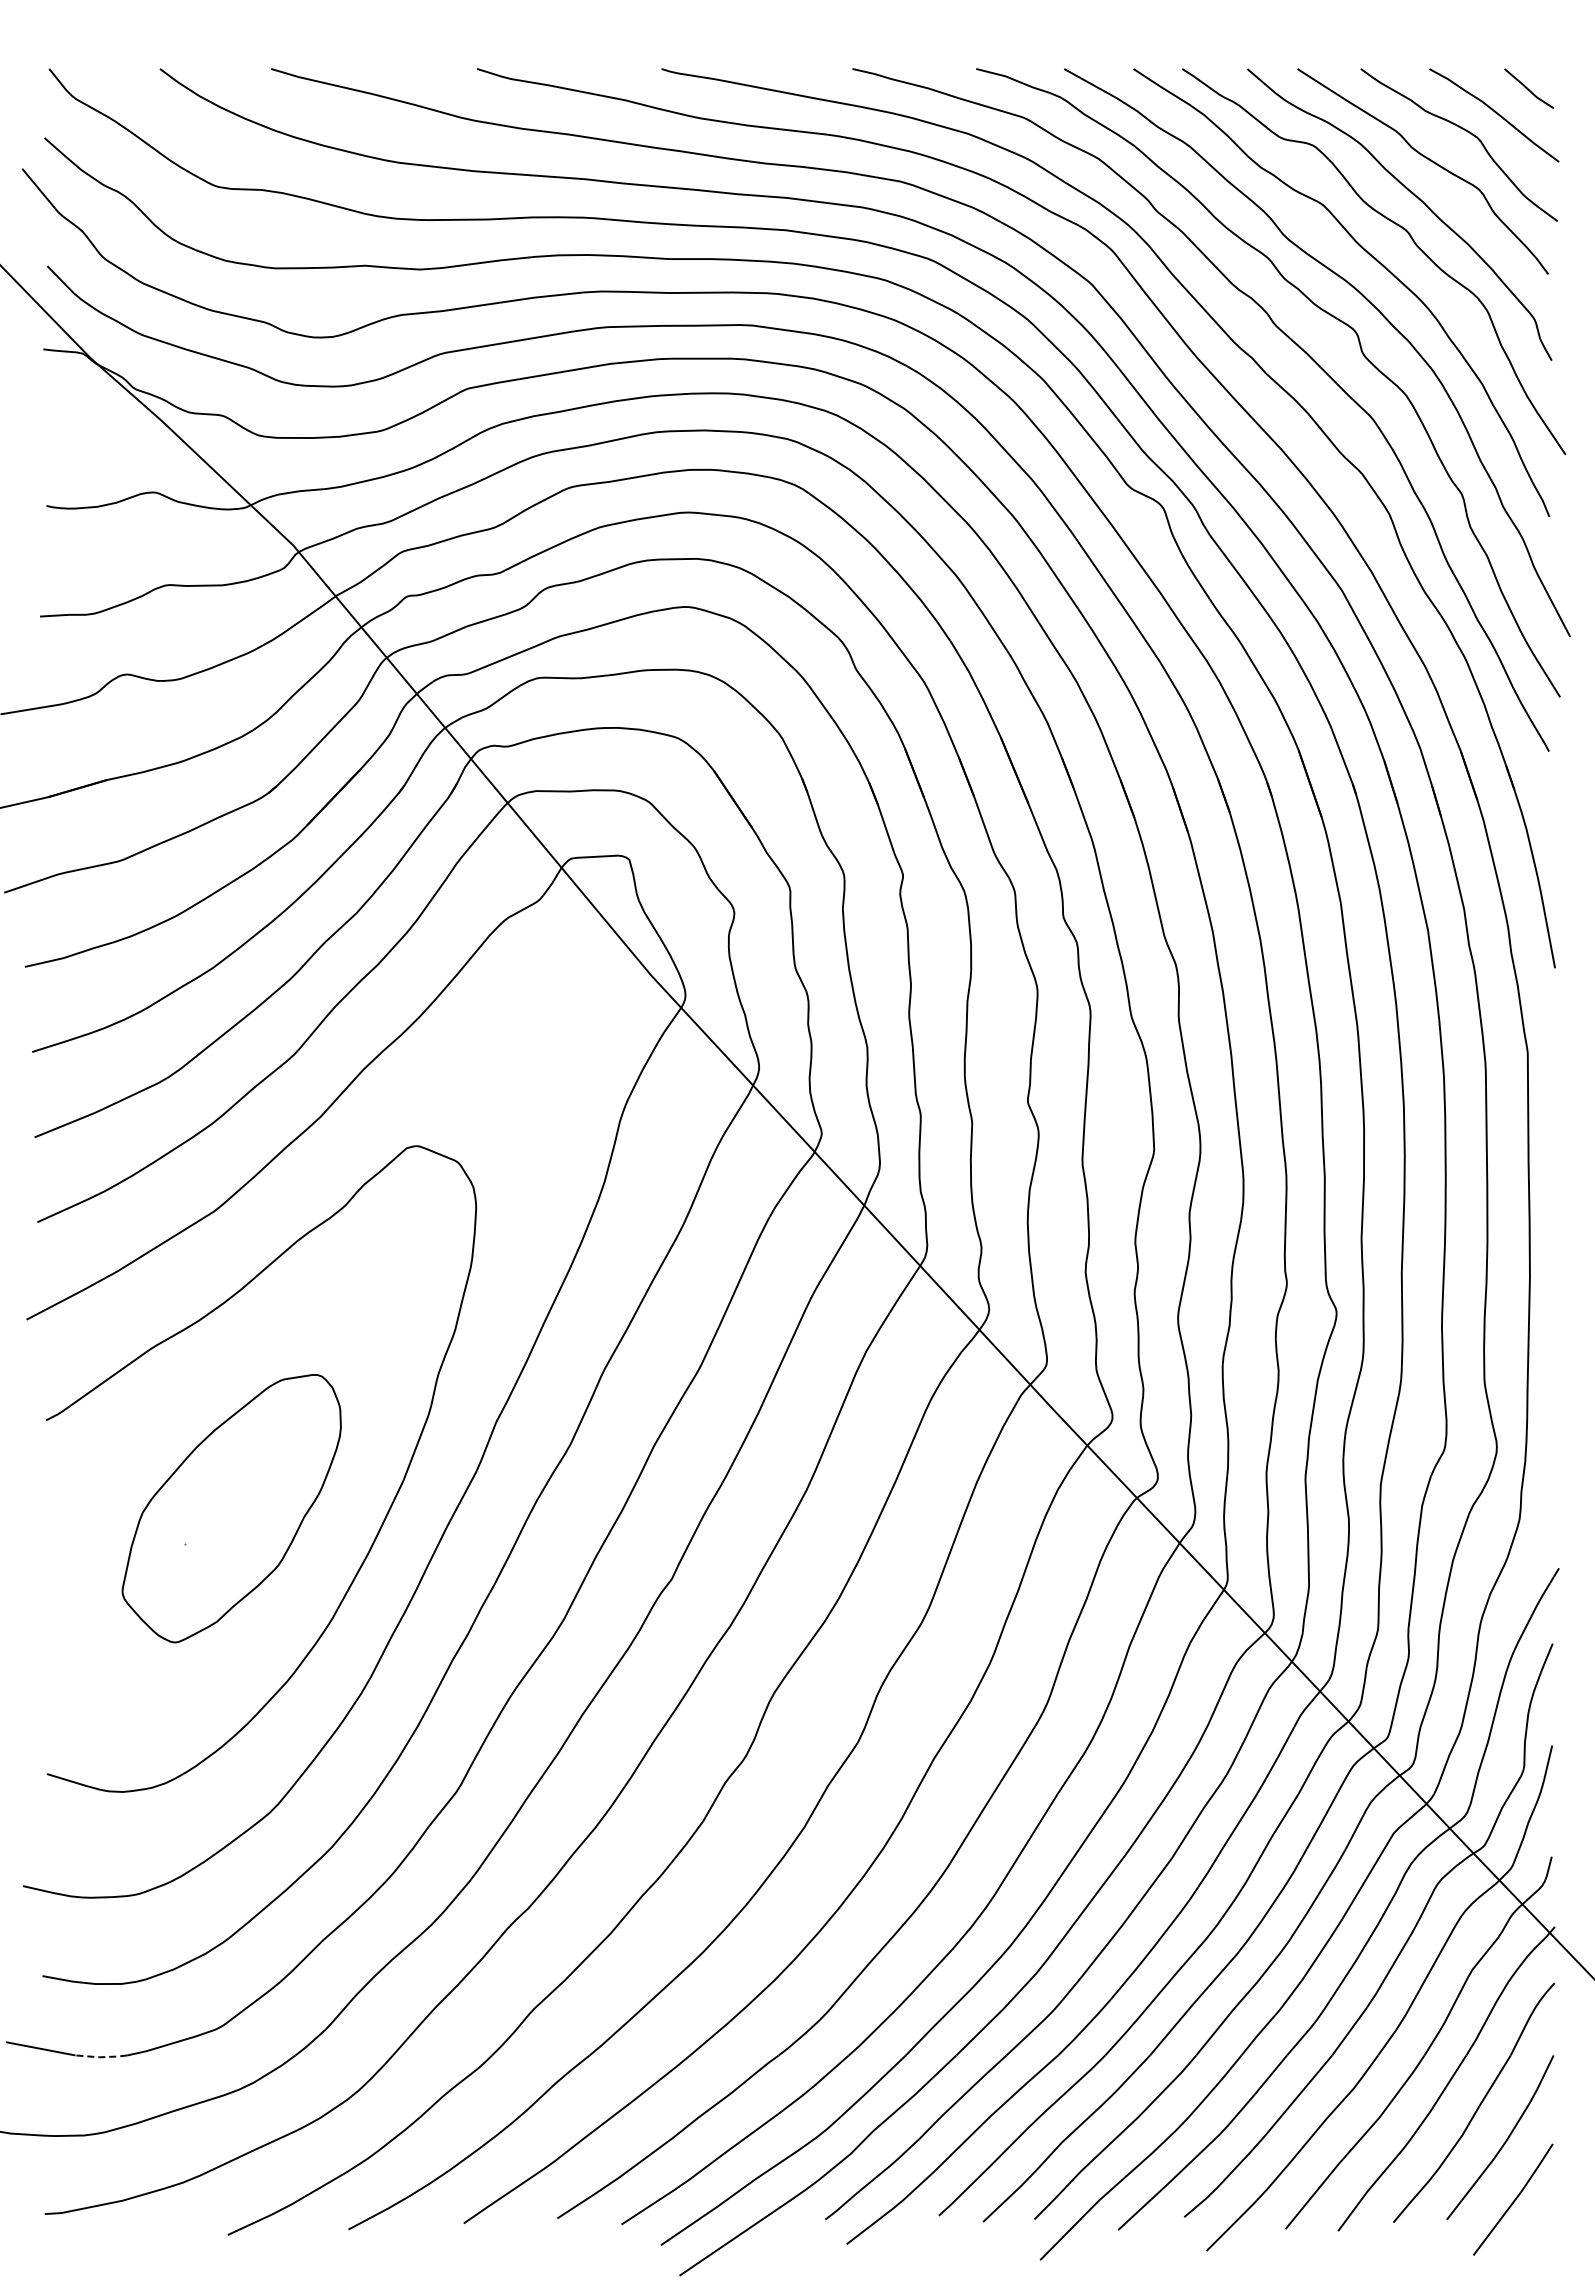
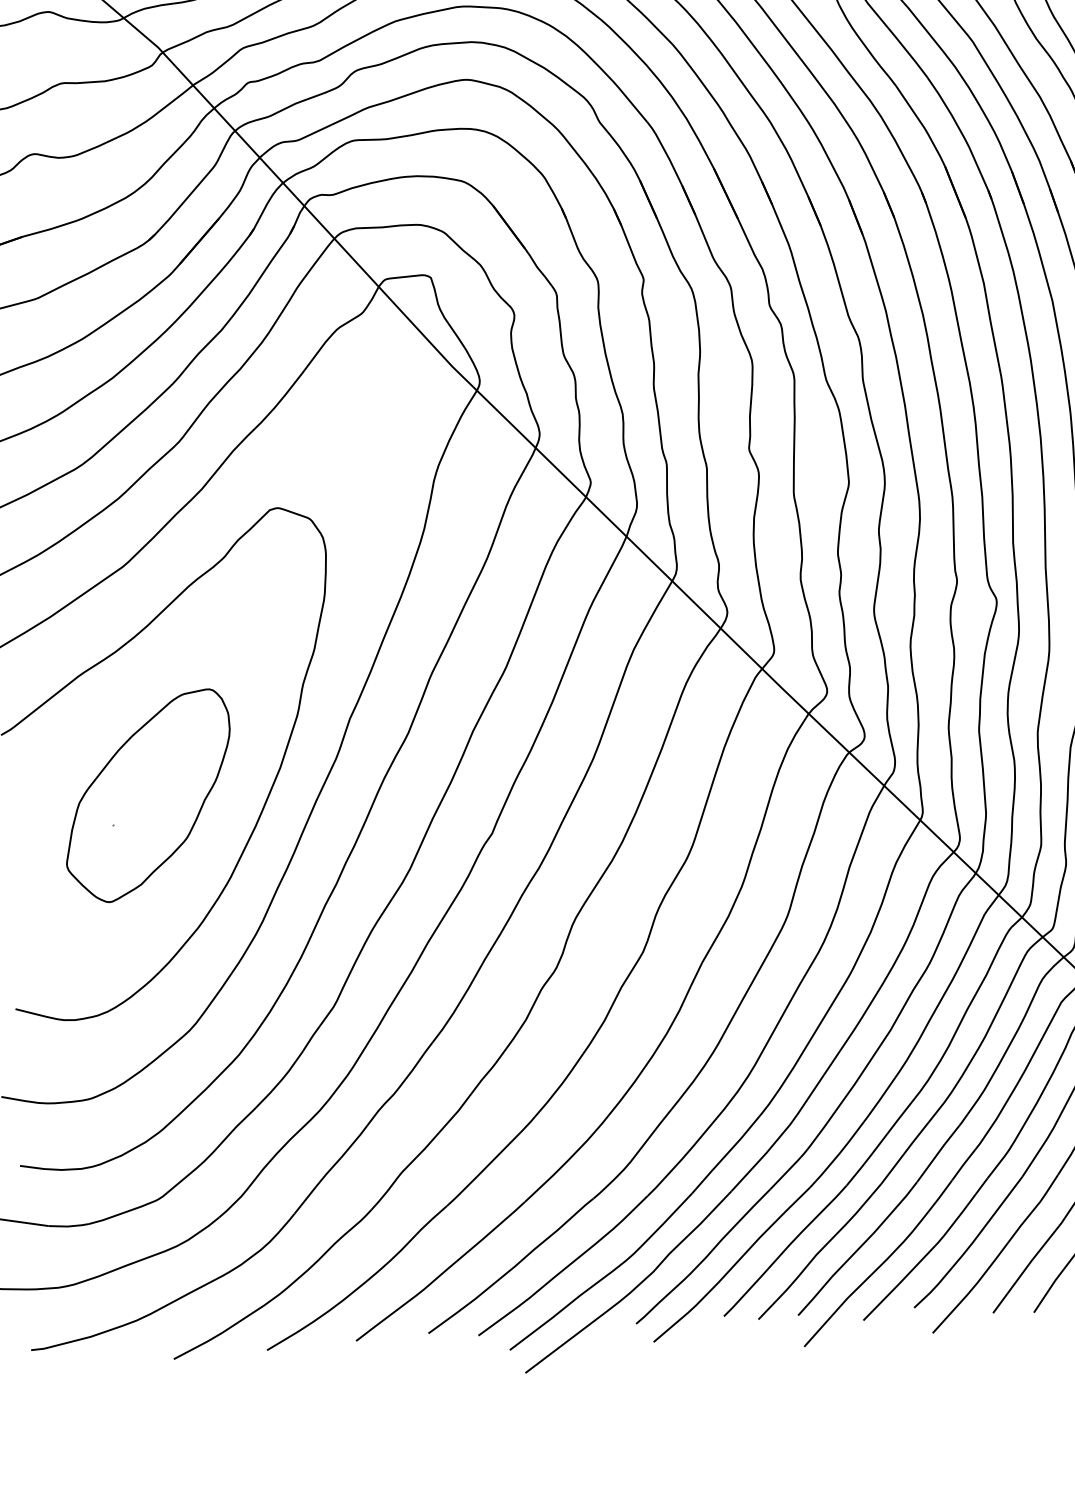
line: (101, 2057) -> (68, 1226), dashed -> solid

